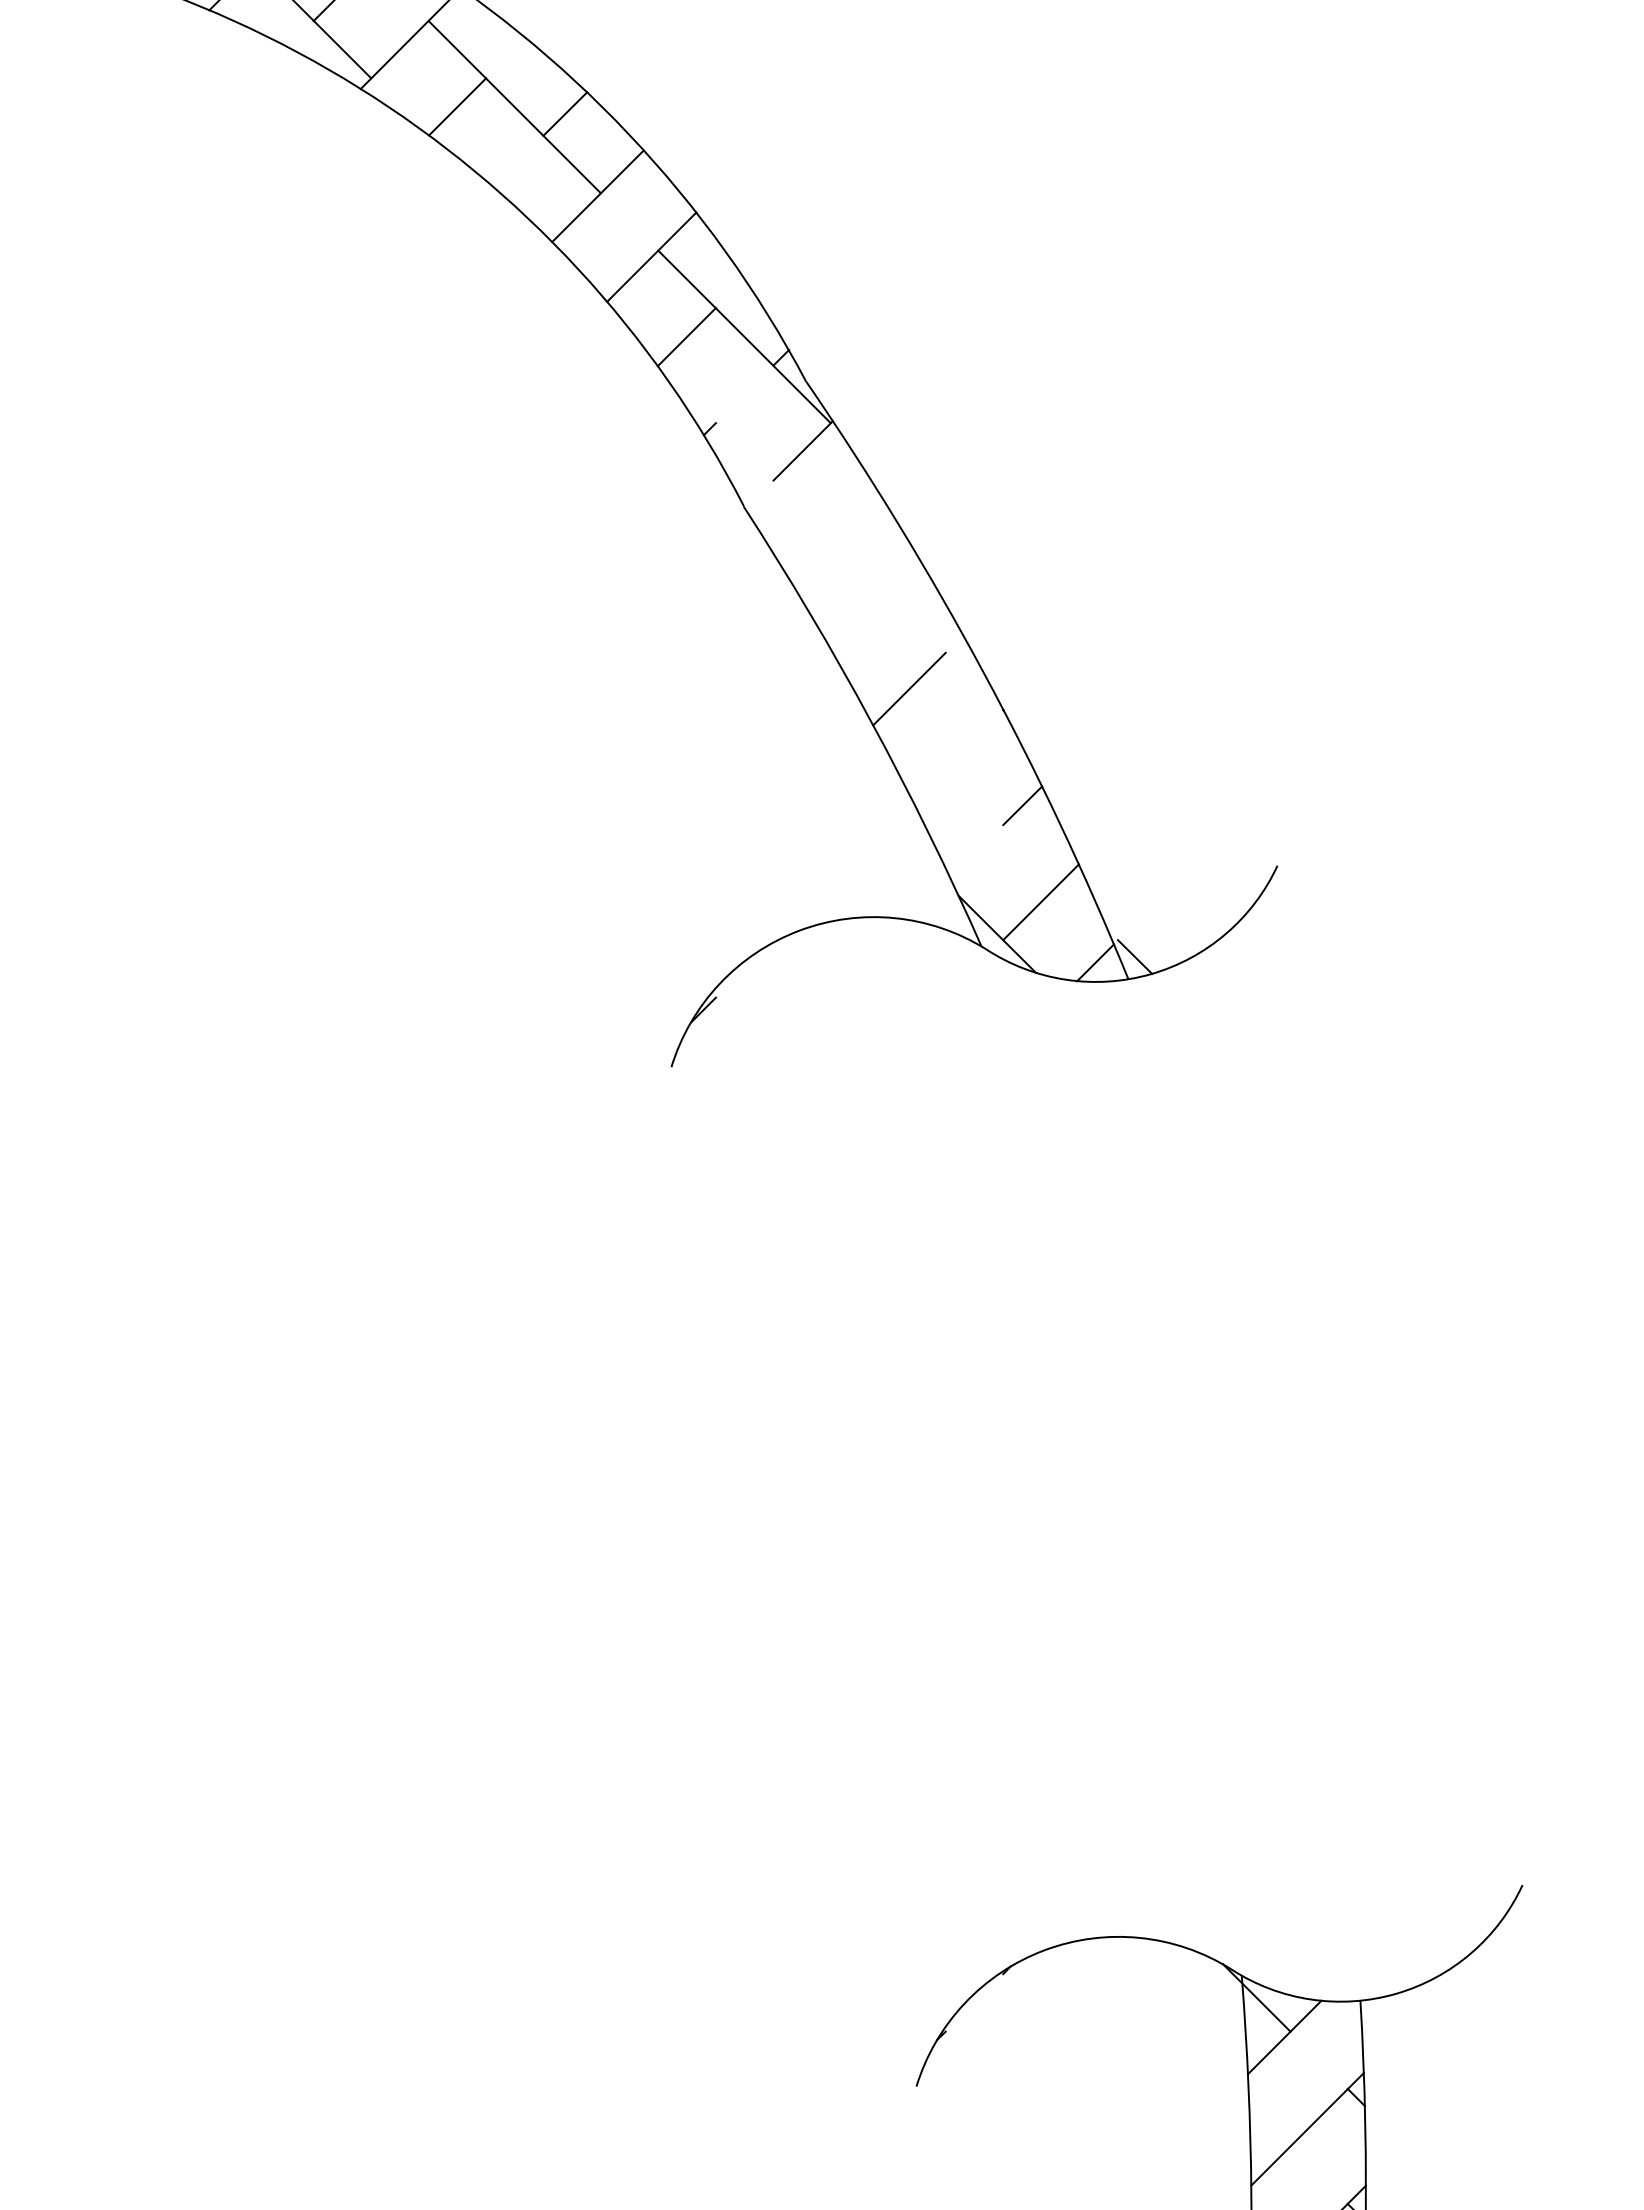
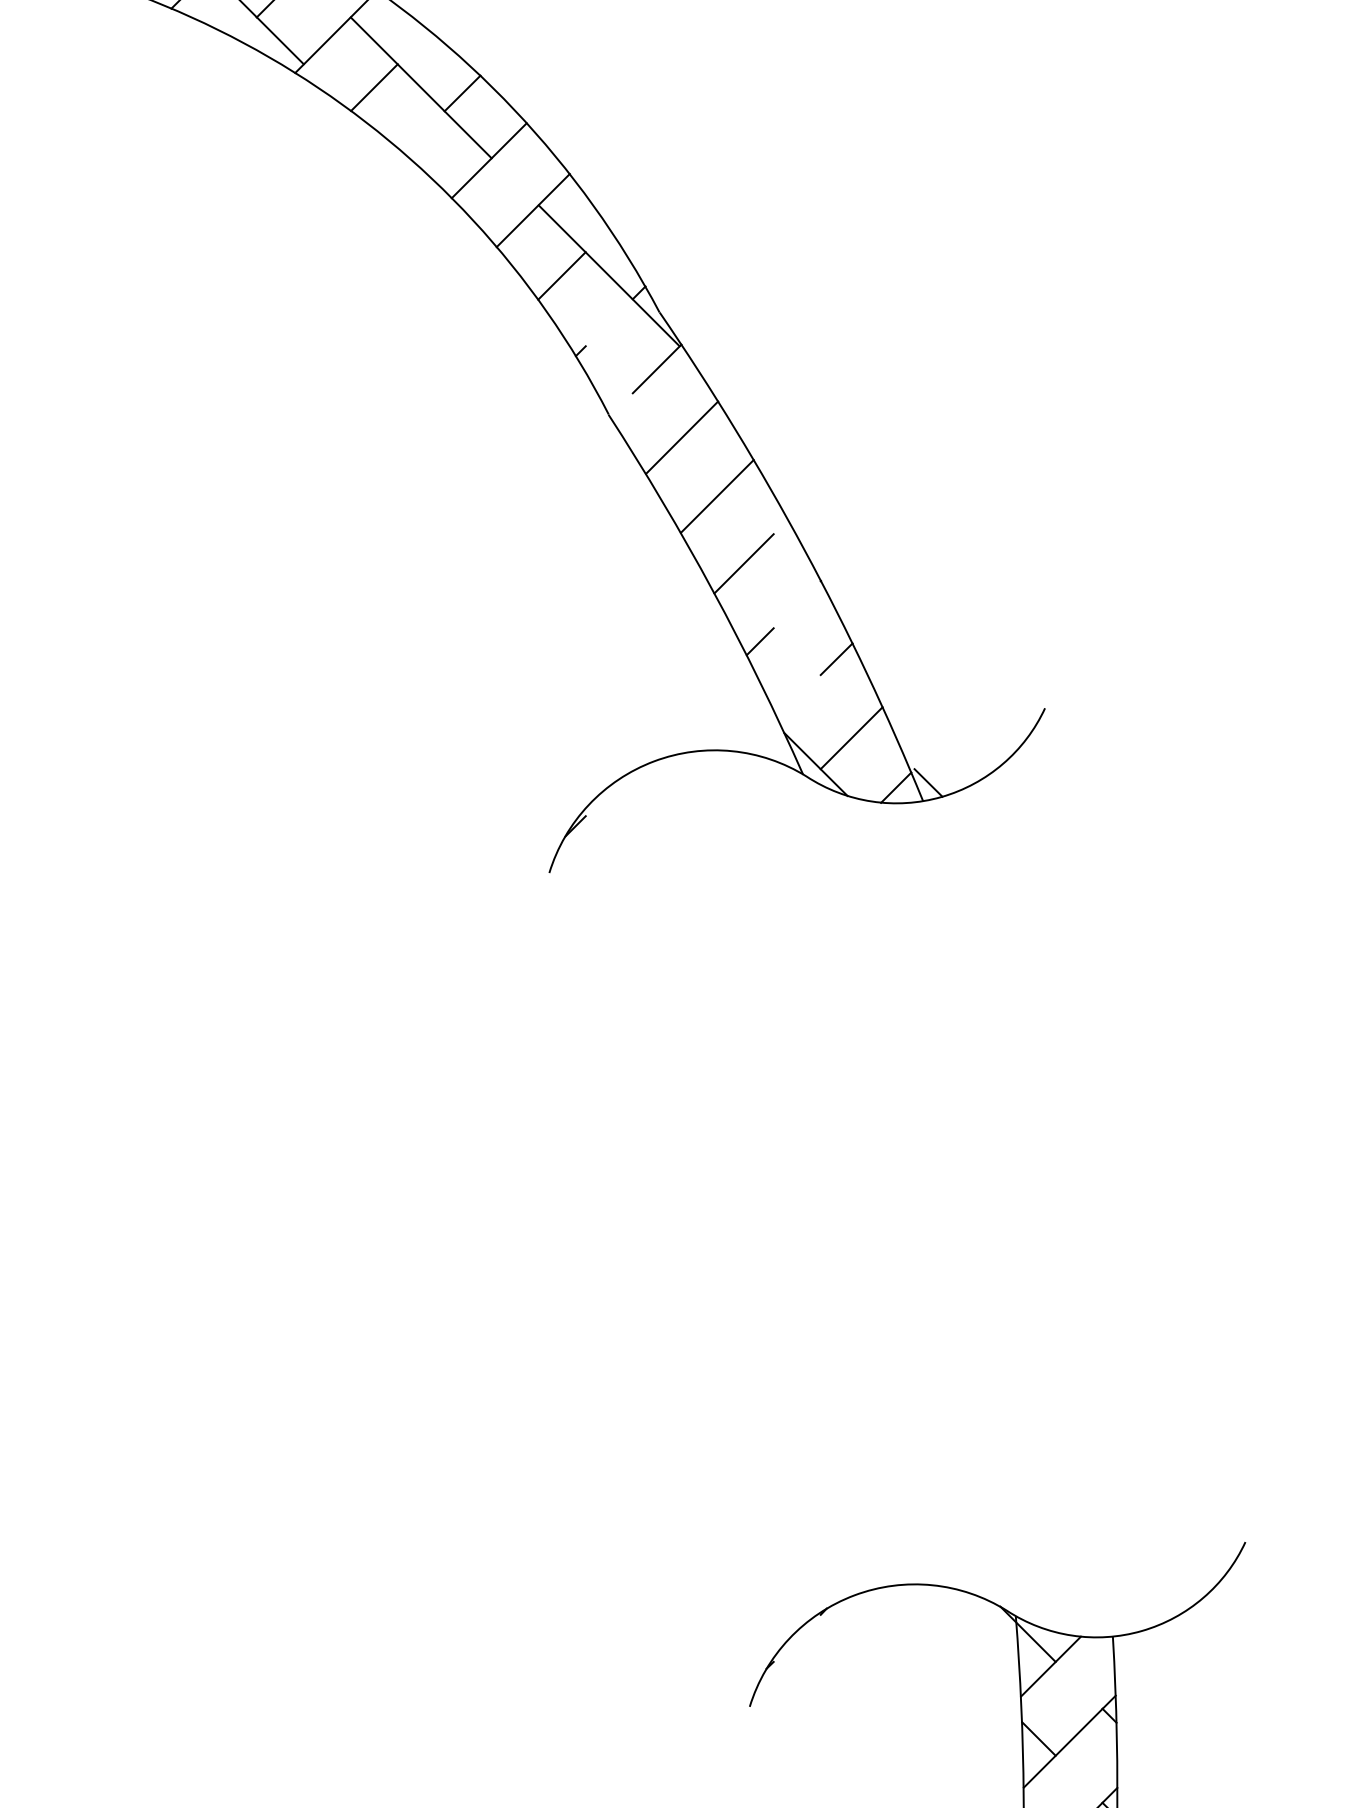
line: (833, 534) -> (681, 437), added
line: (876, 606) -> (717, 496), added
line: (928, 783) -> (759, 641), added
line: (1269, 2125) -> (1038, 1738), added

